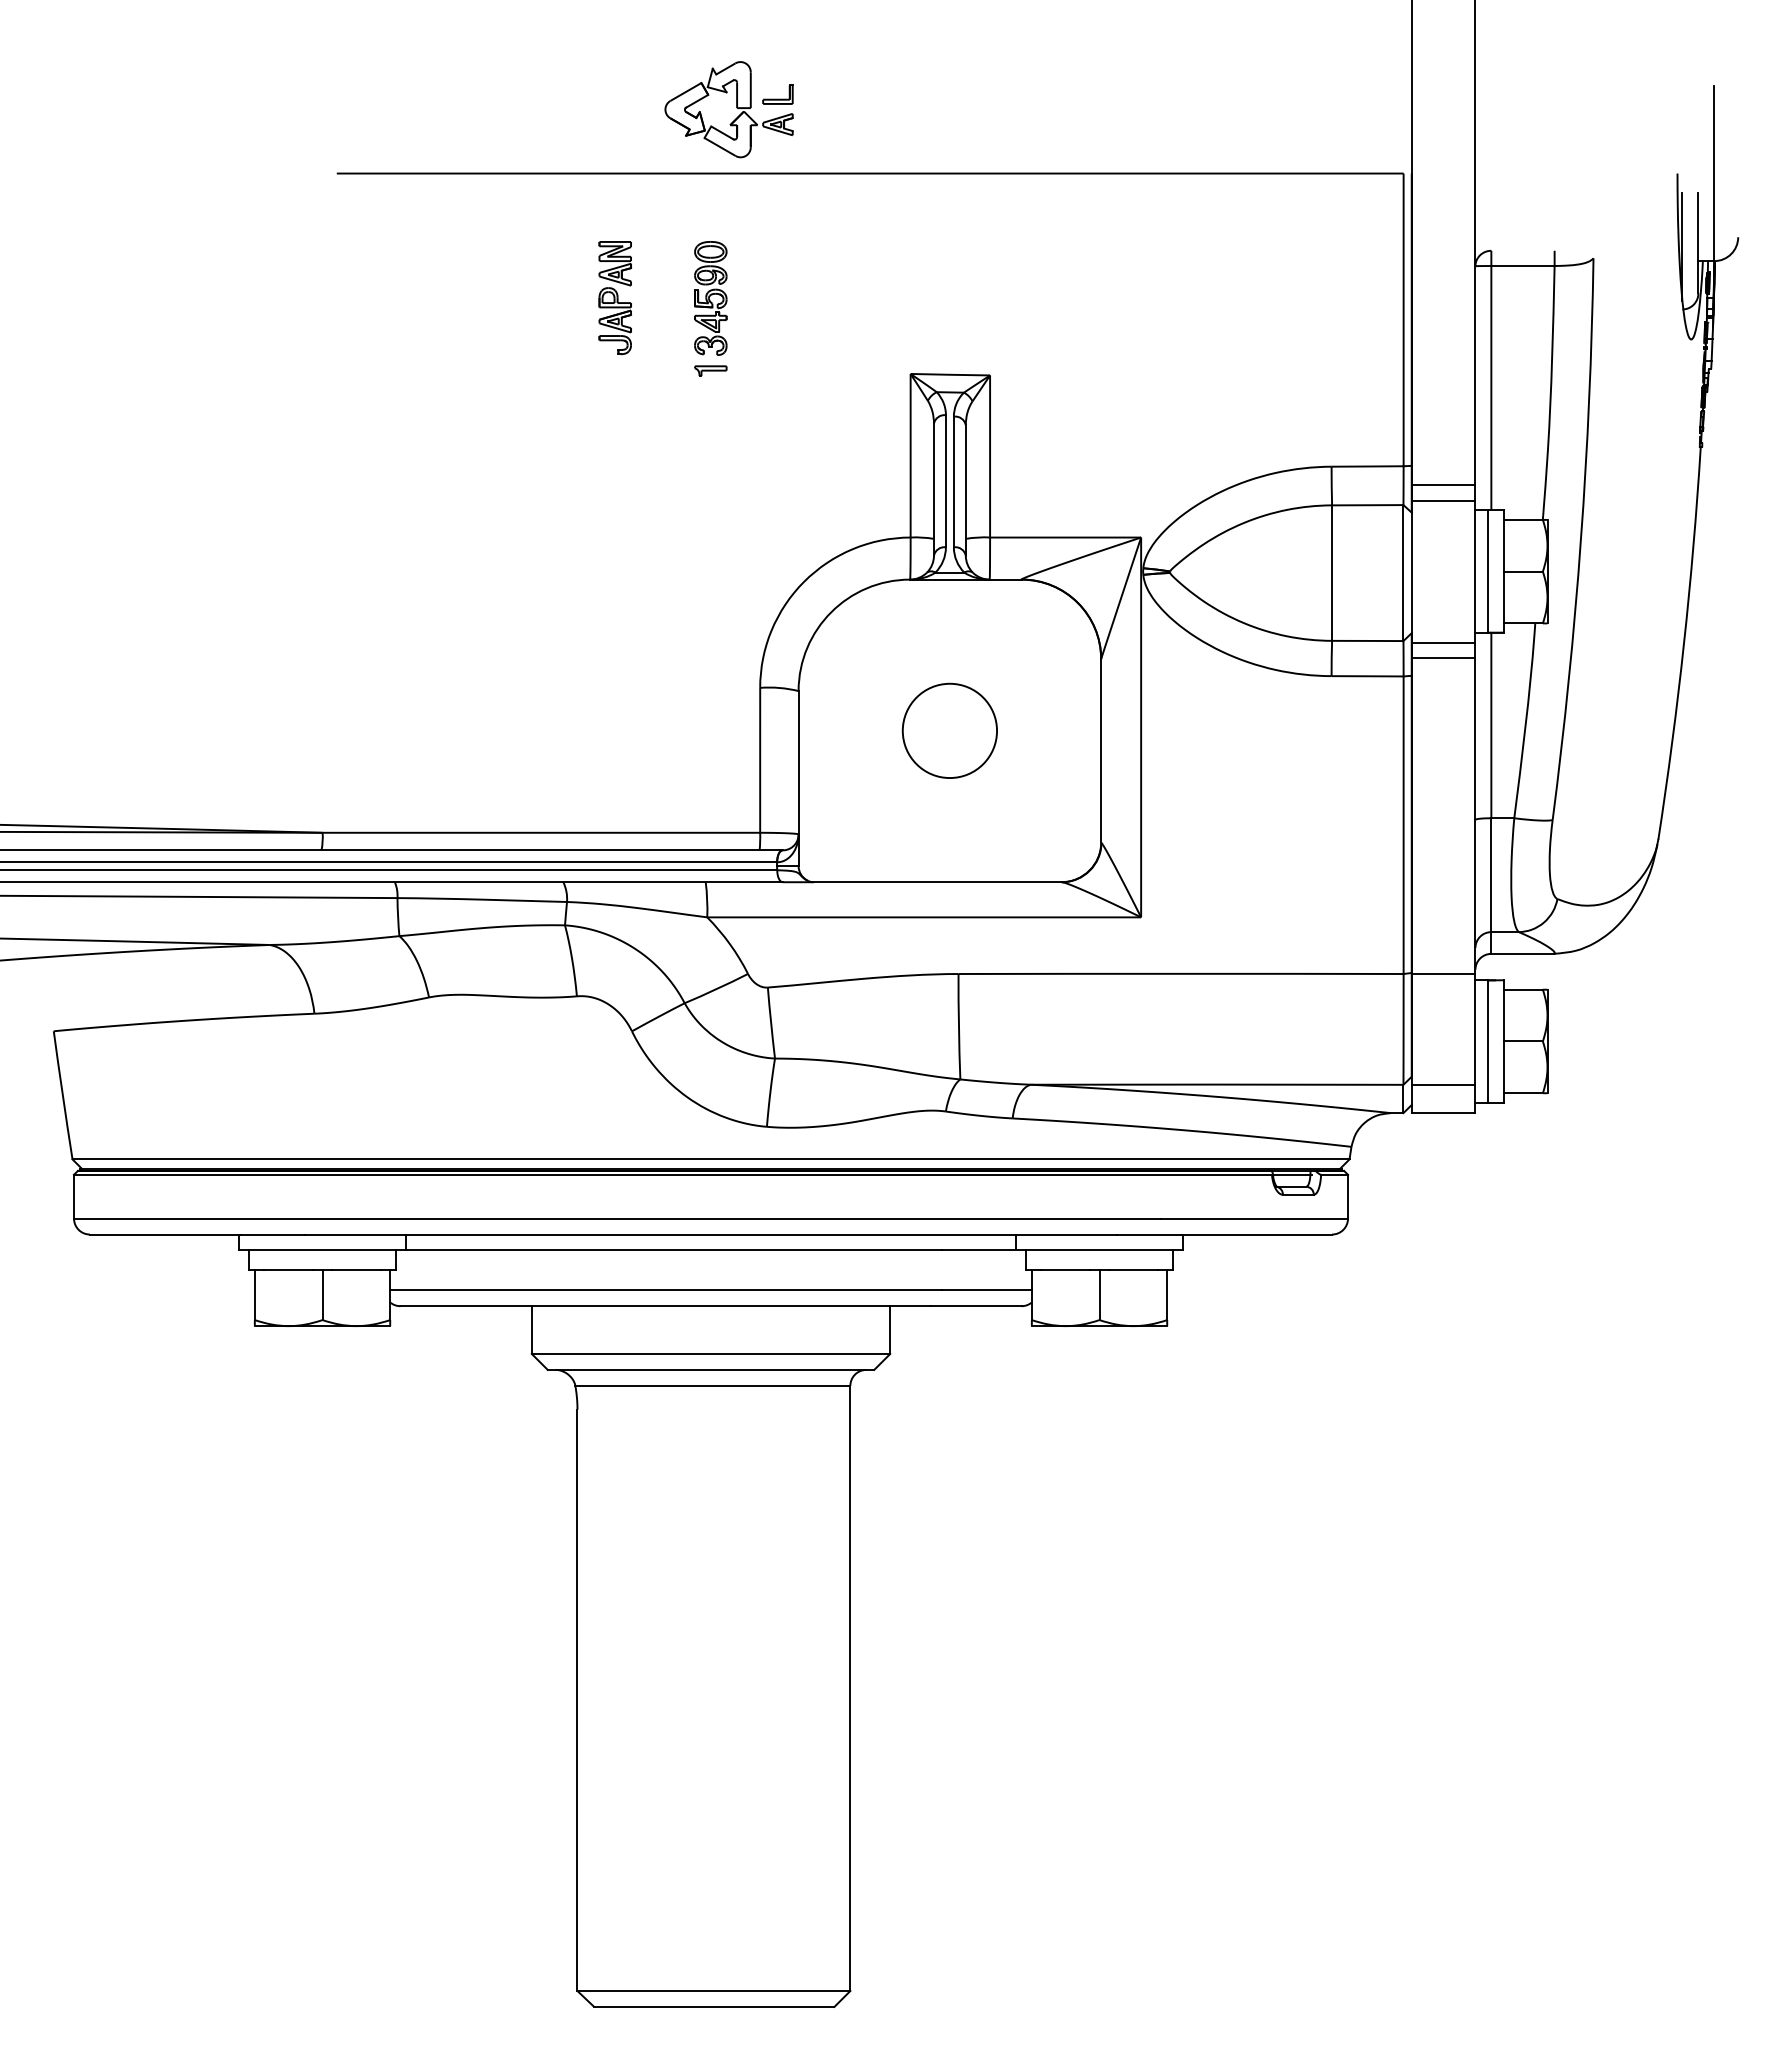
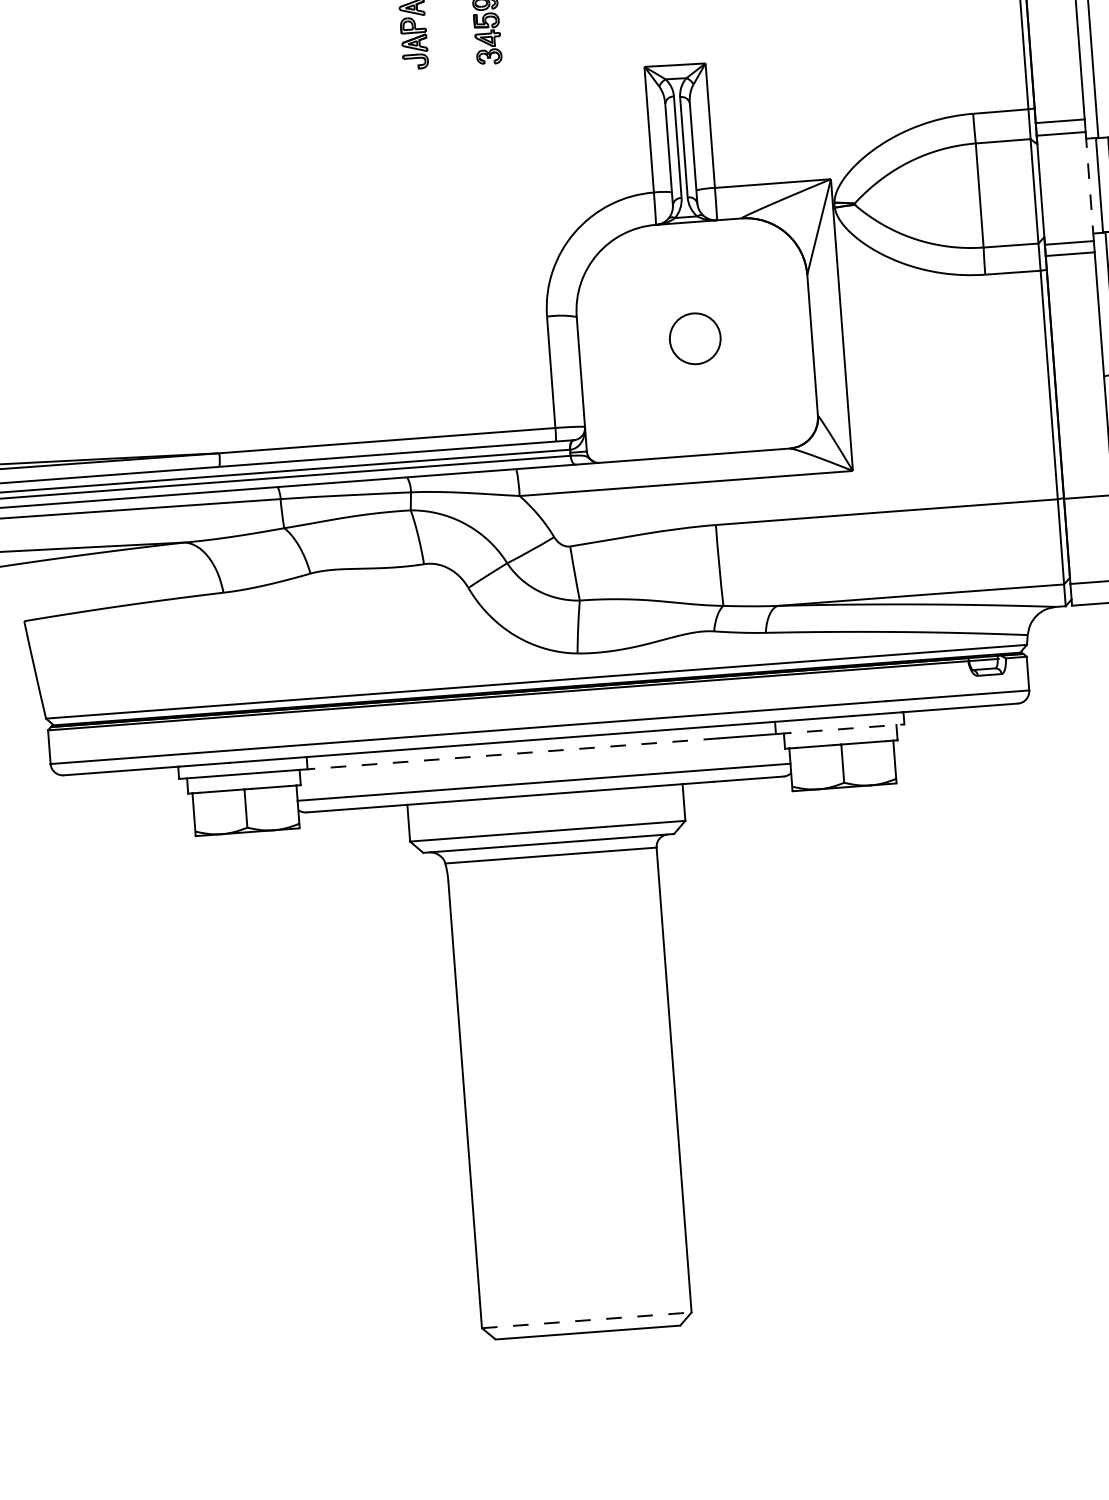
part: (710, 370) -> (490, 75), removed
line: (1475, 572) -> (1089, 186), solid -> dashed
circle: (949, 730) -> (694, 338), size x0.7
line: (674, 1250) -> (513, 753), solid -> dashed
line: (1099, 1250) -> (840, 729), solid -> dashed
line: (714, 1991) -> (587, 1320), solid -> dashed

